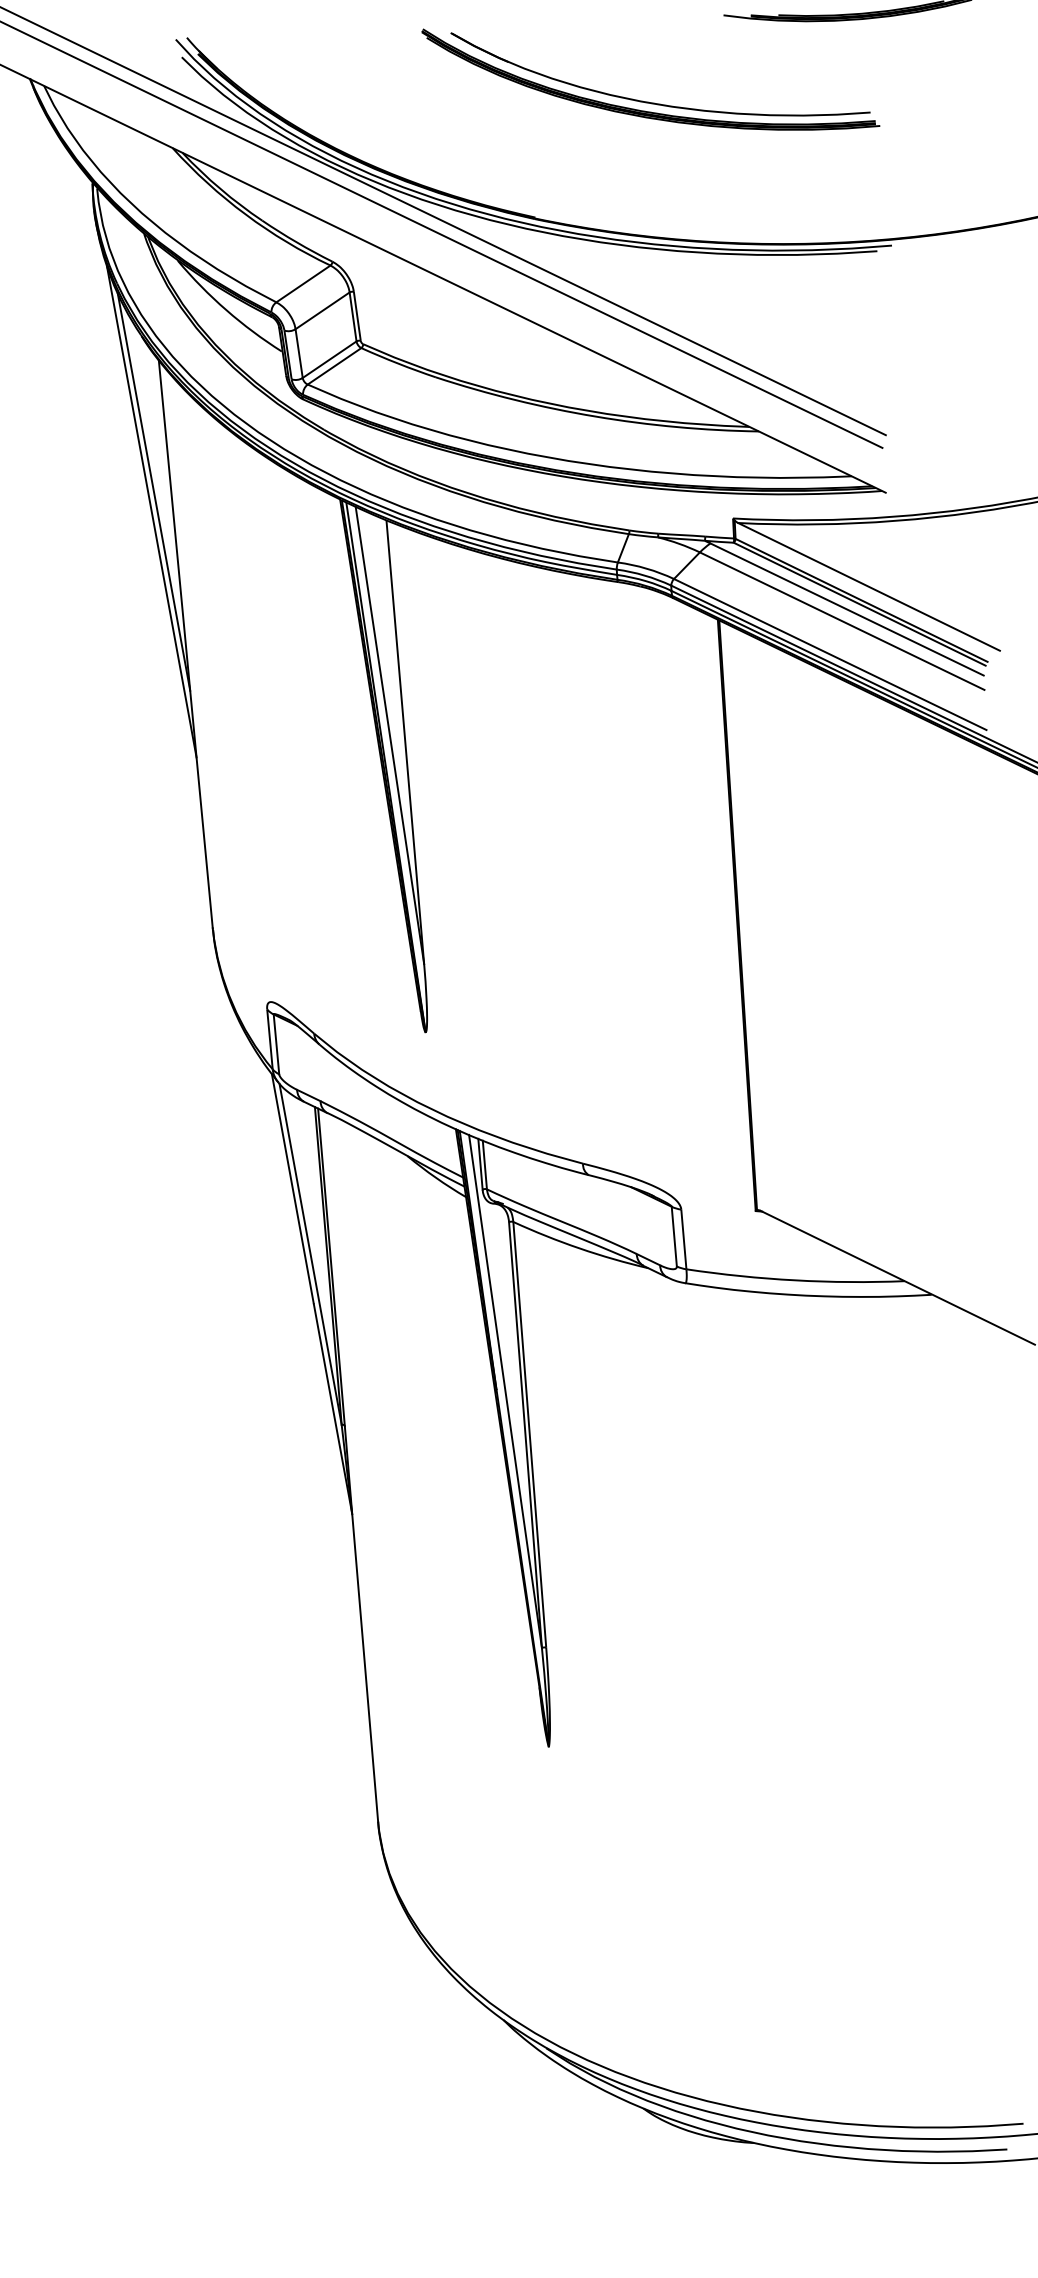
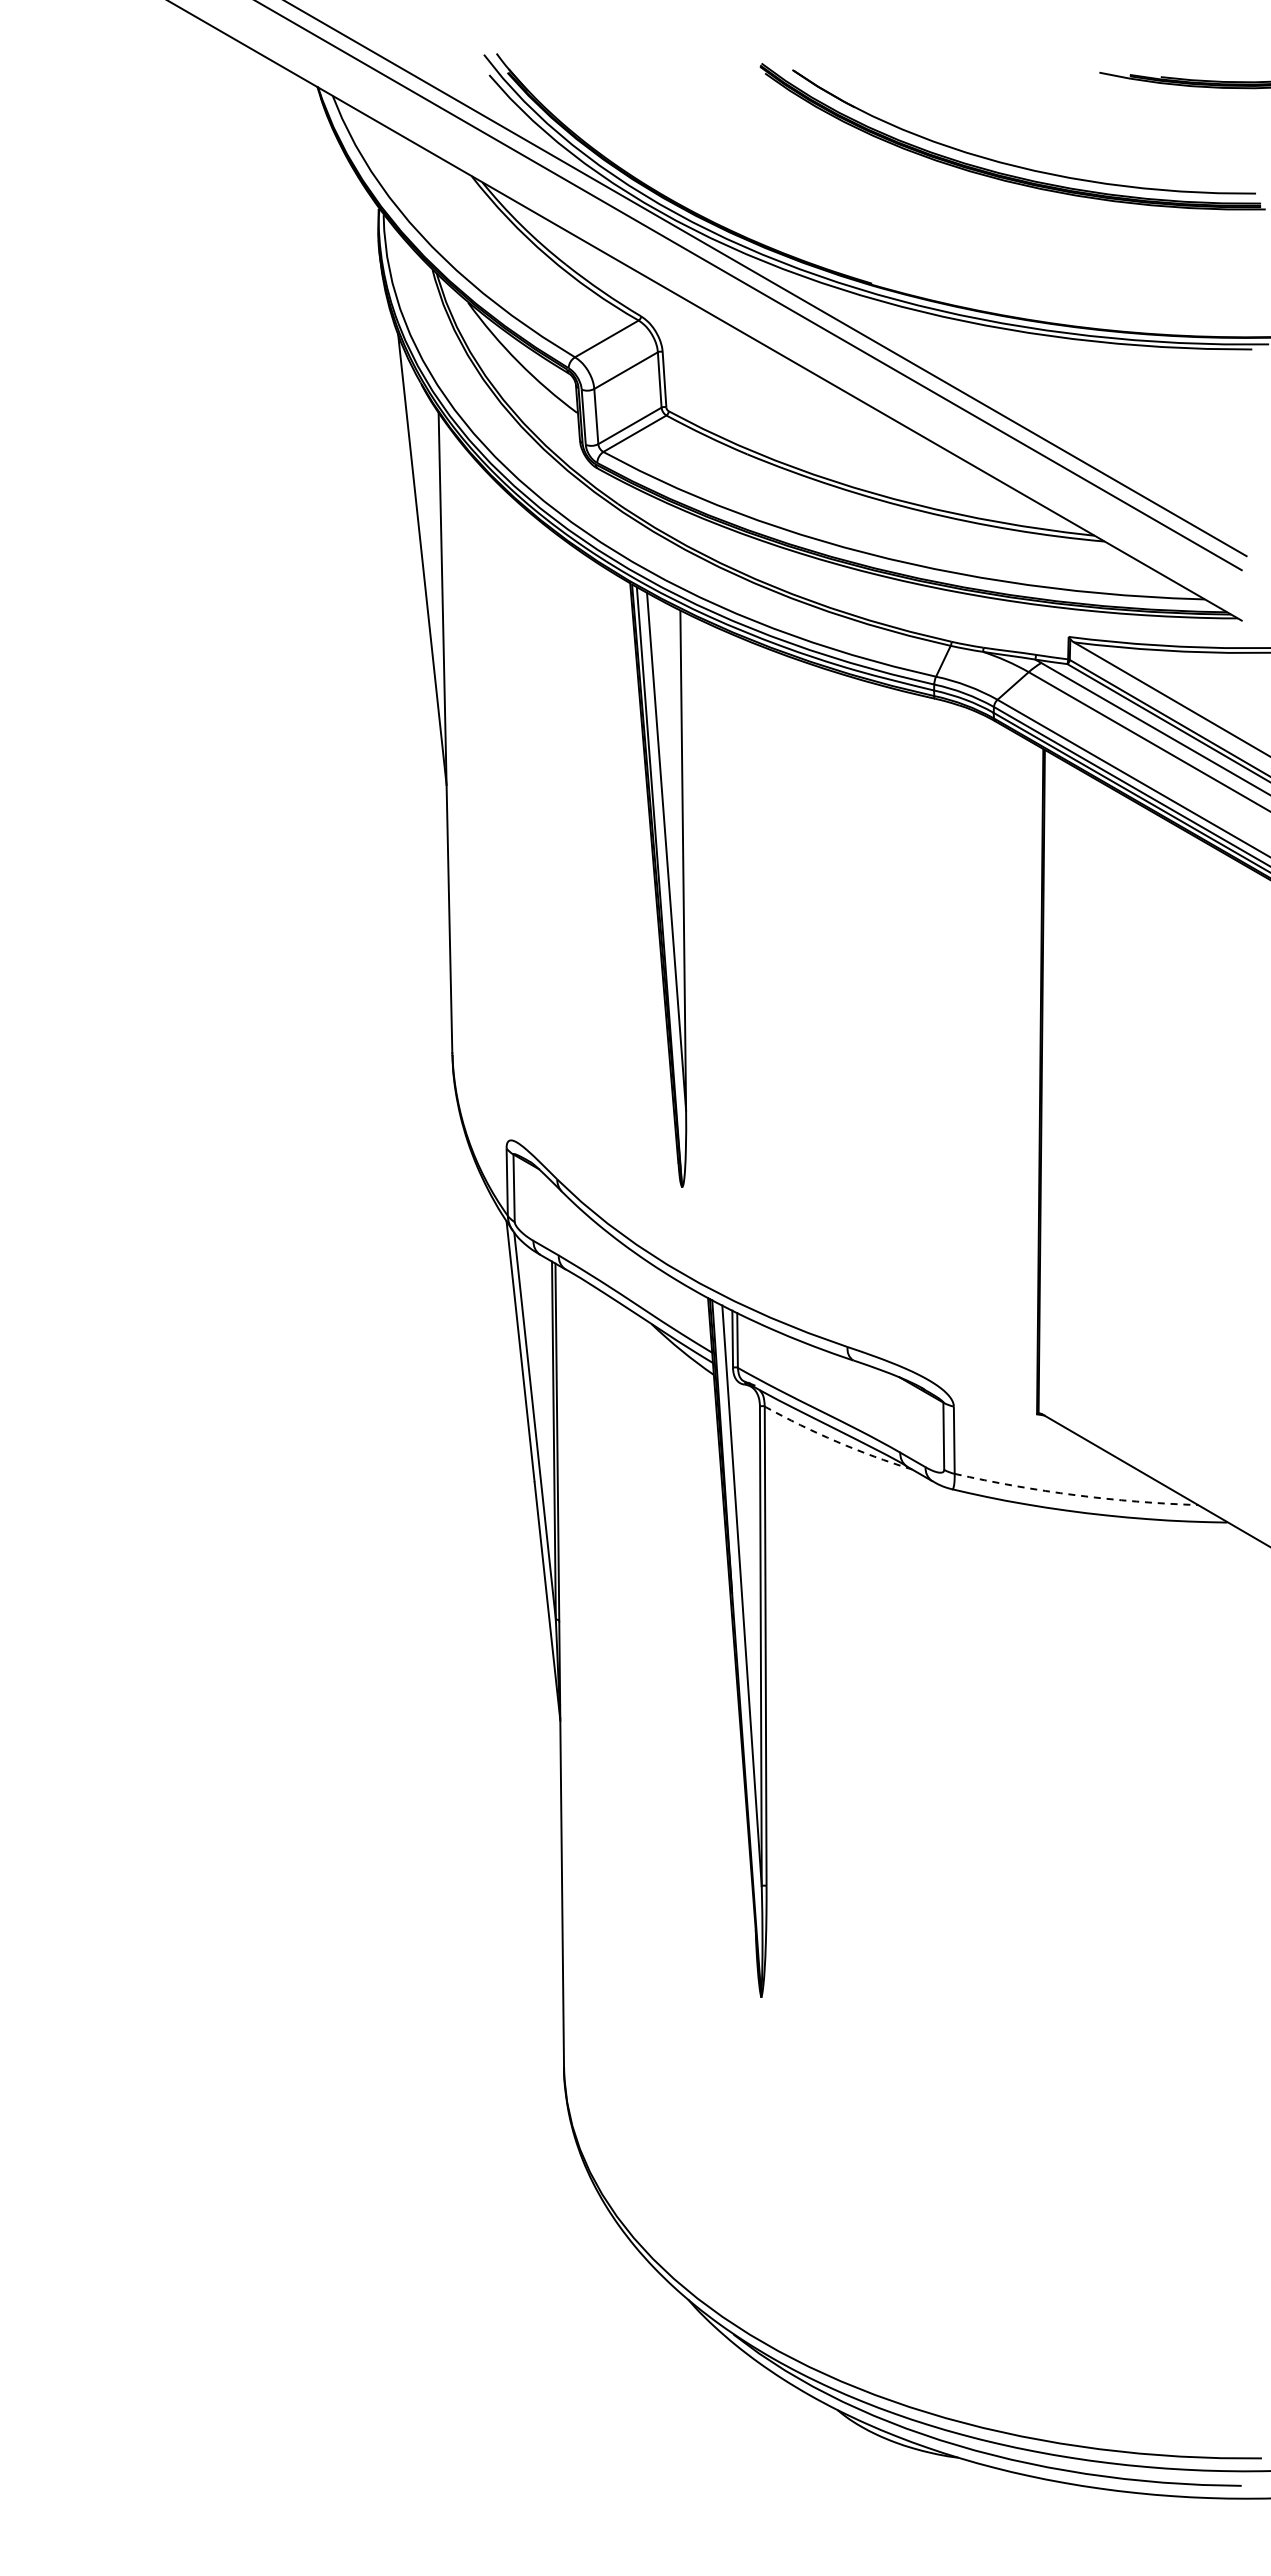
line: (151, 511) -> (418, 581), removed
arc: (579, 1248) -> (836, 1441), solid -> dashed
arc: (795, 1280) -> (1075, 1495), solid -> dashed

